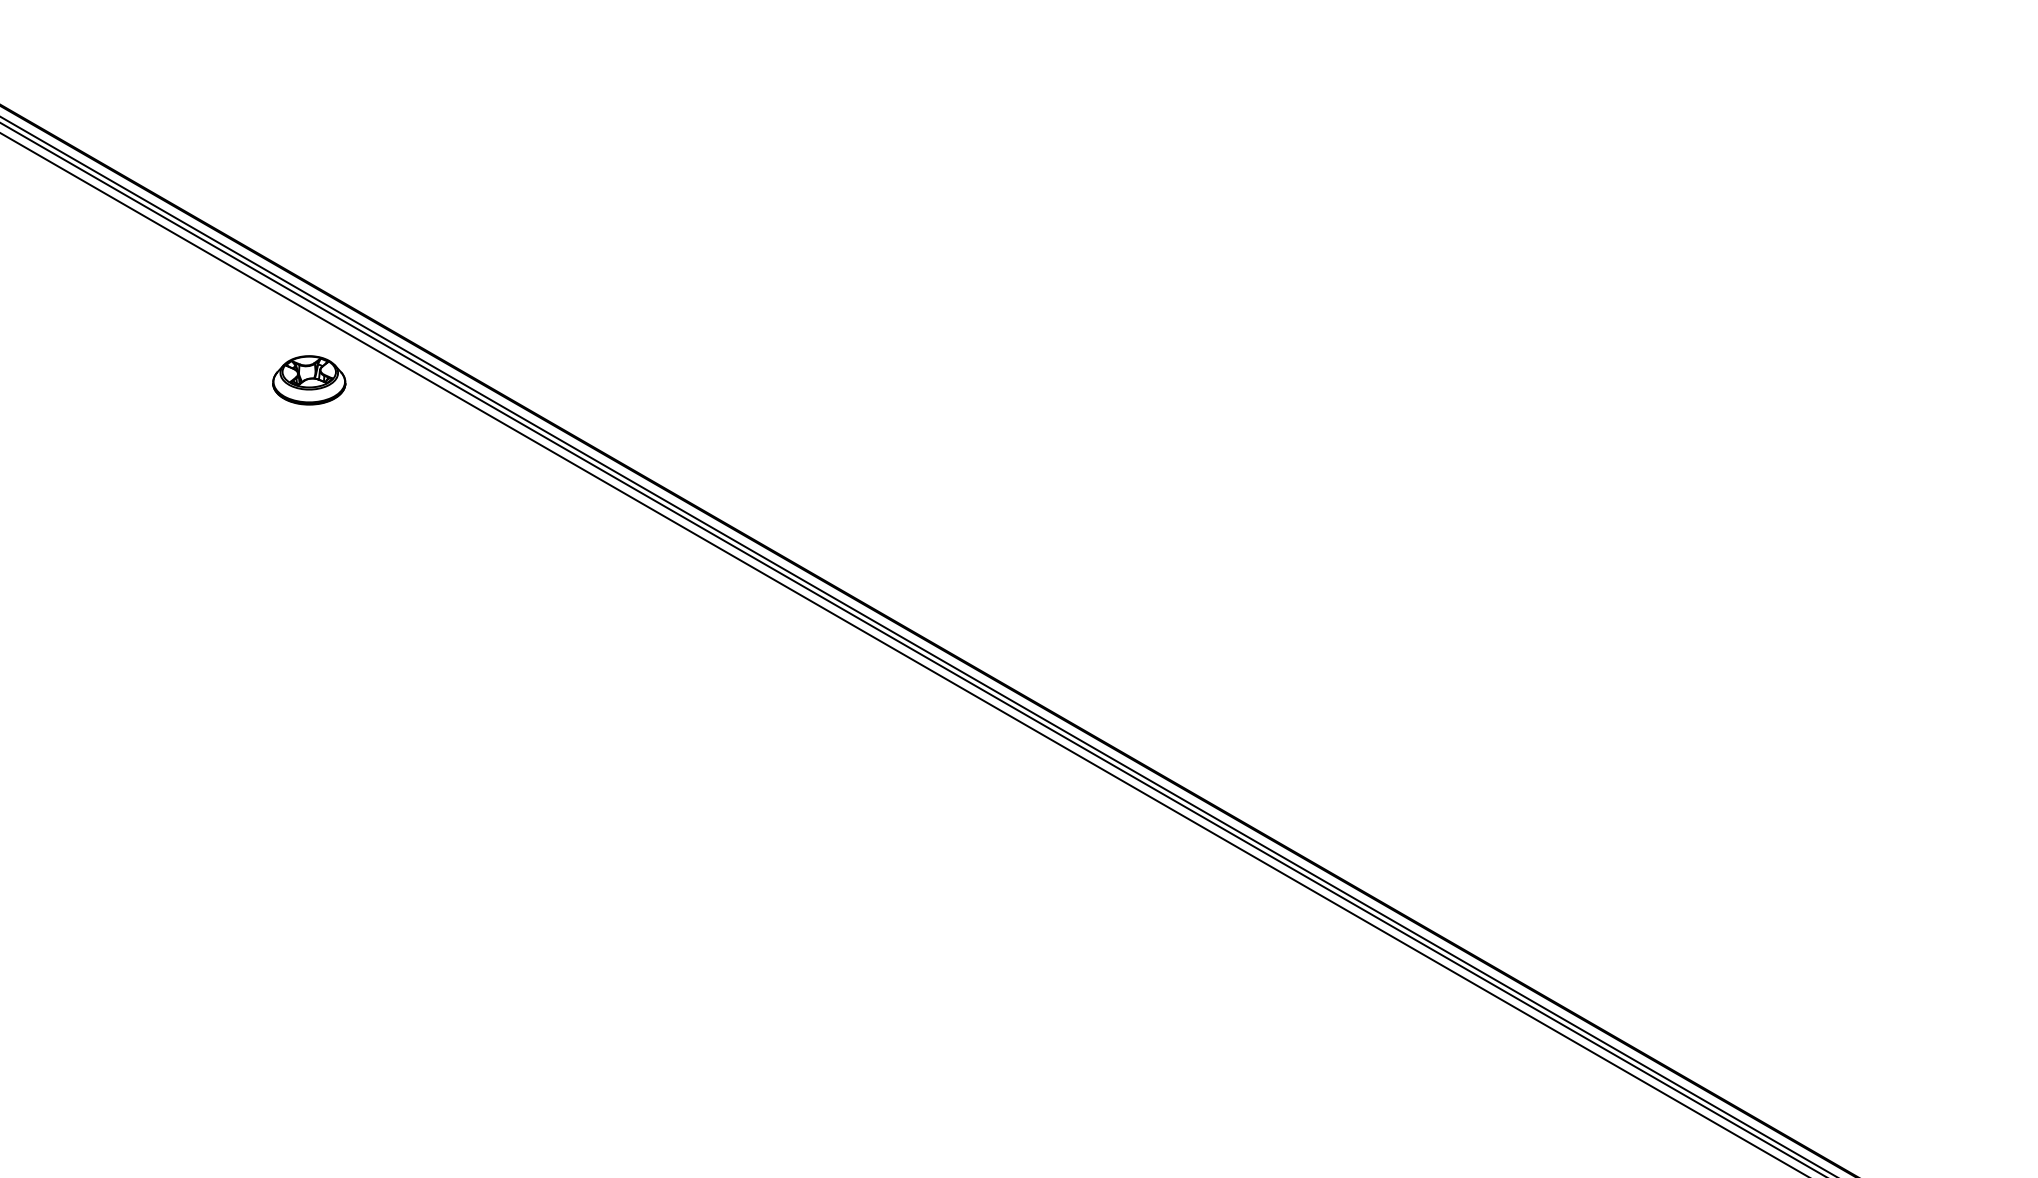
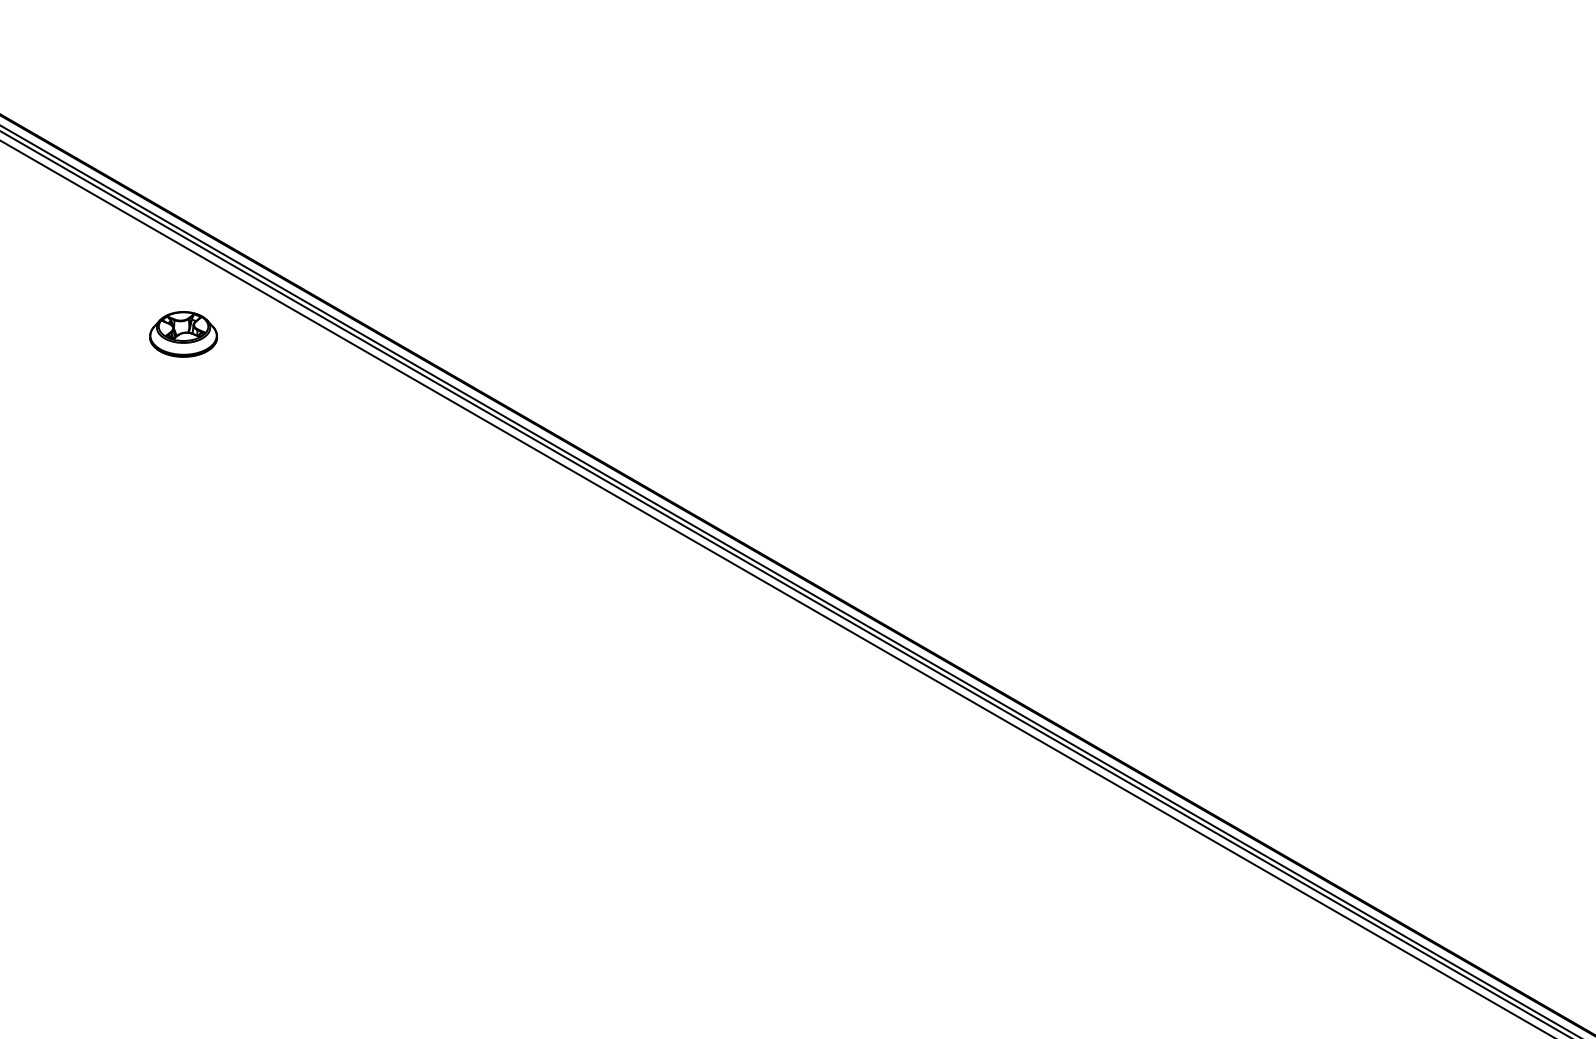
part: (309, 380) -> (183, 334), moved

